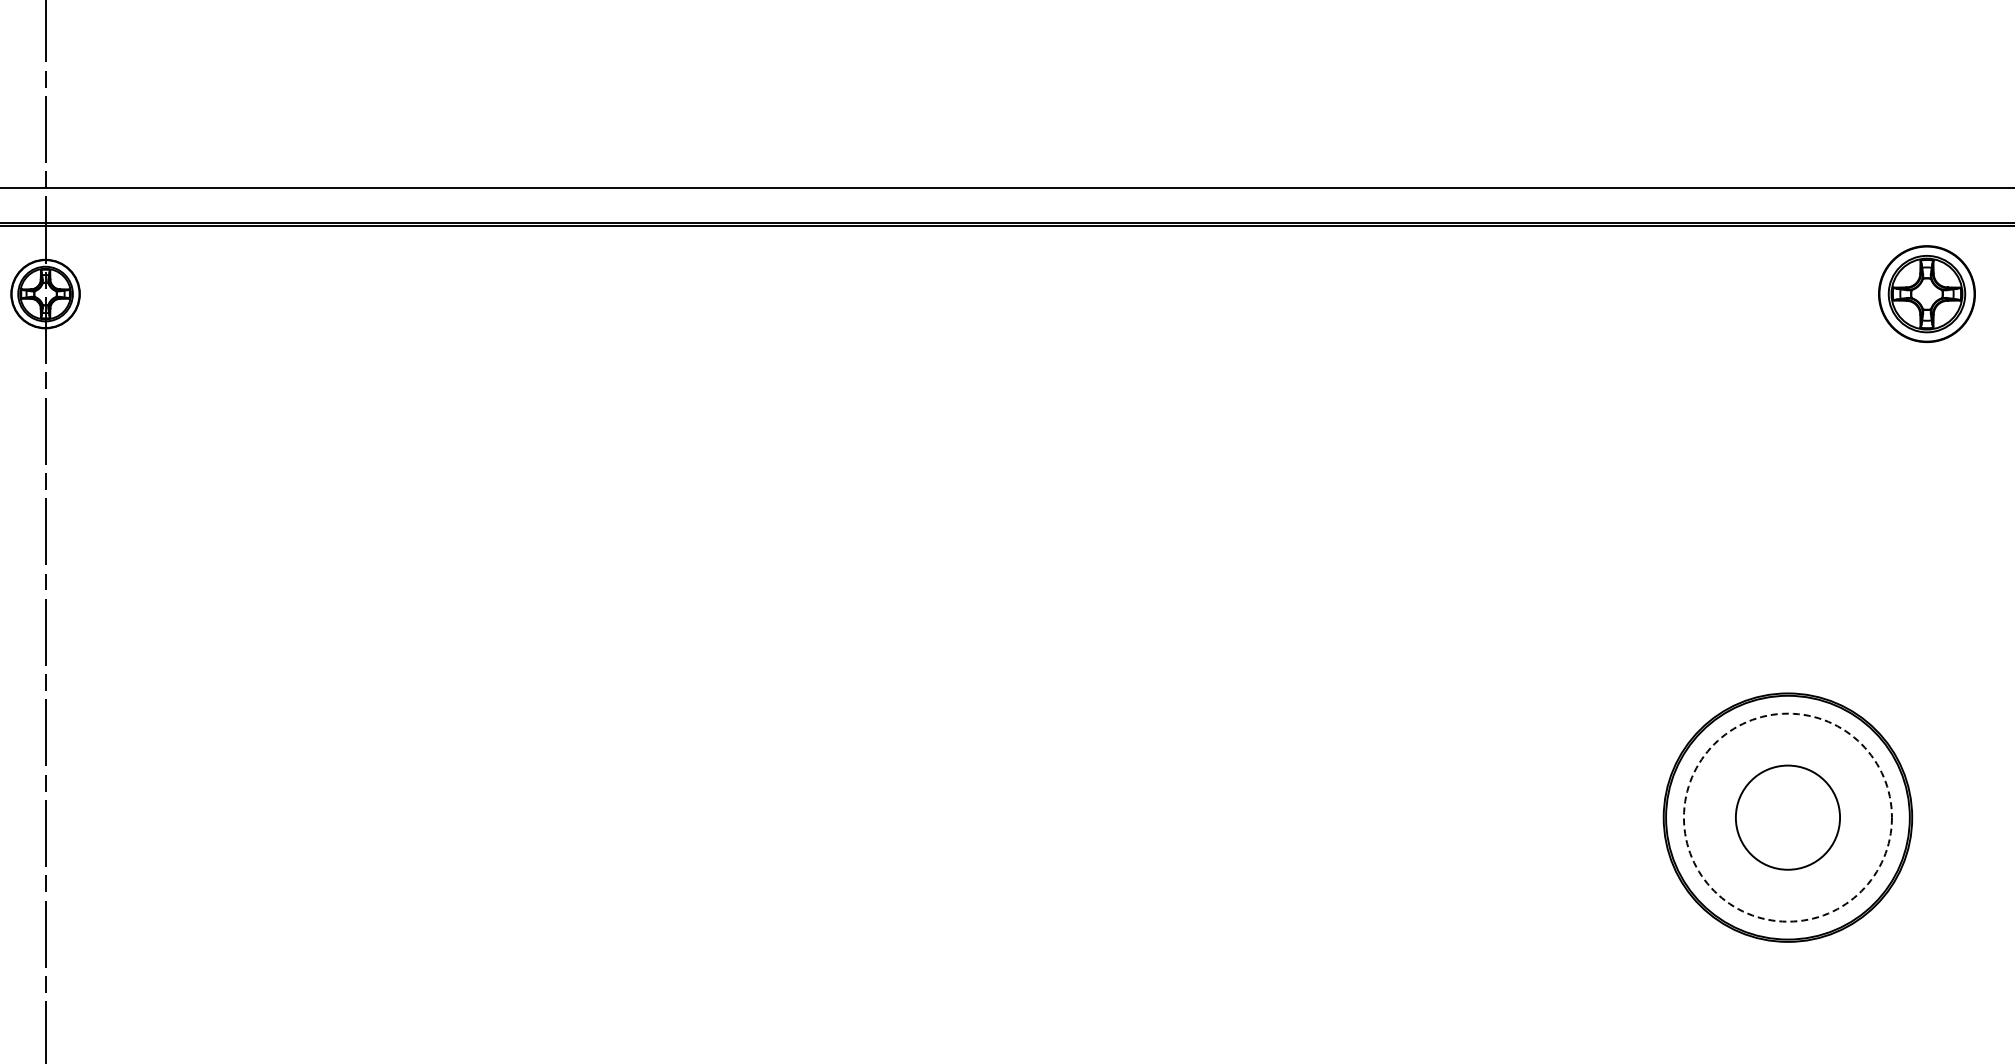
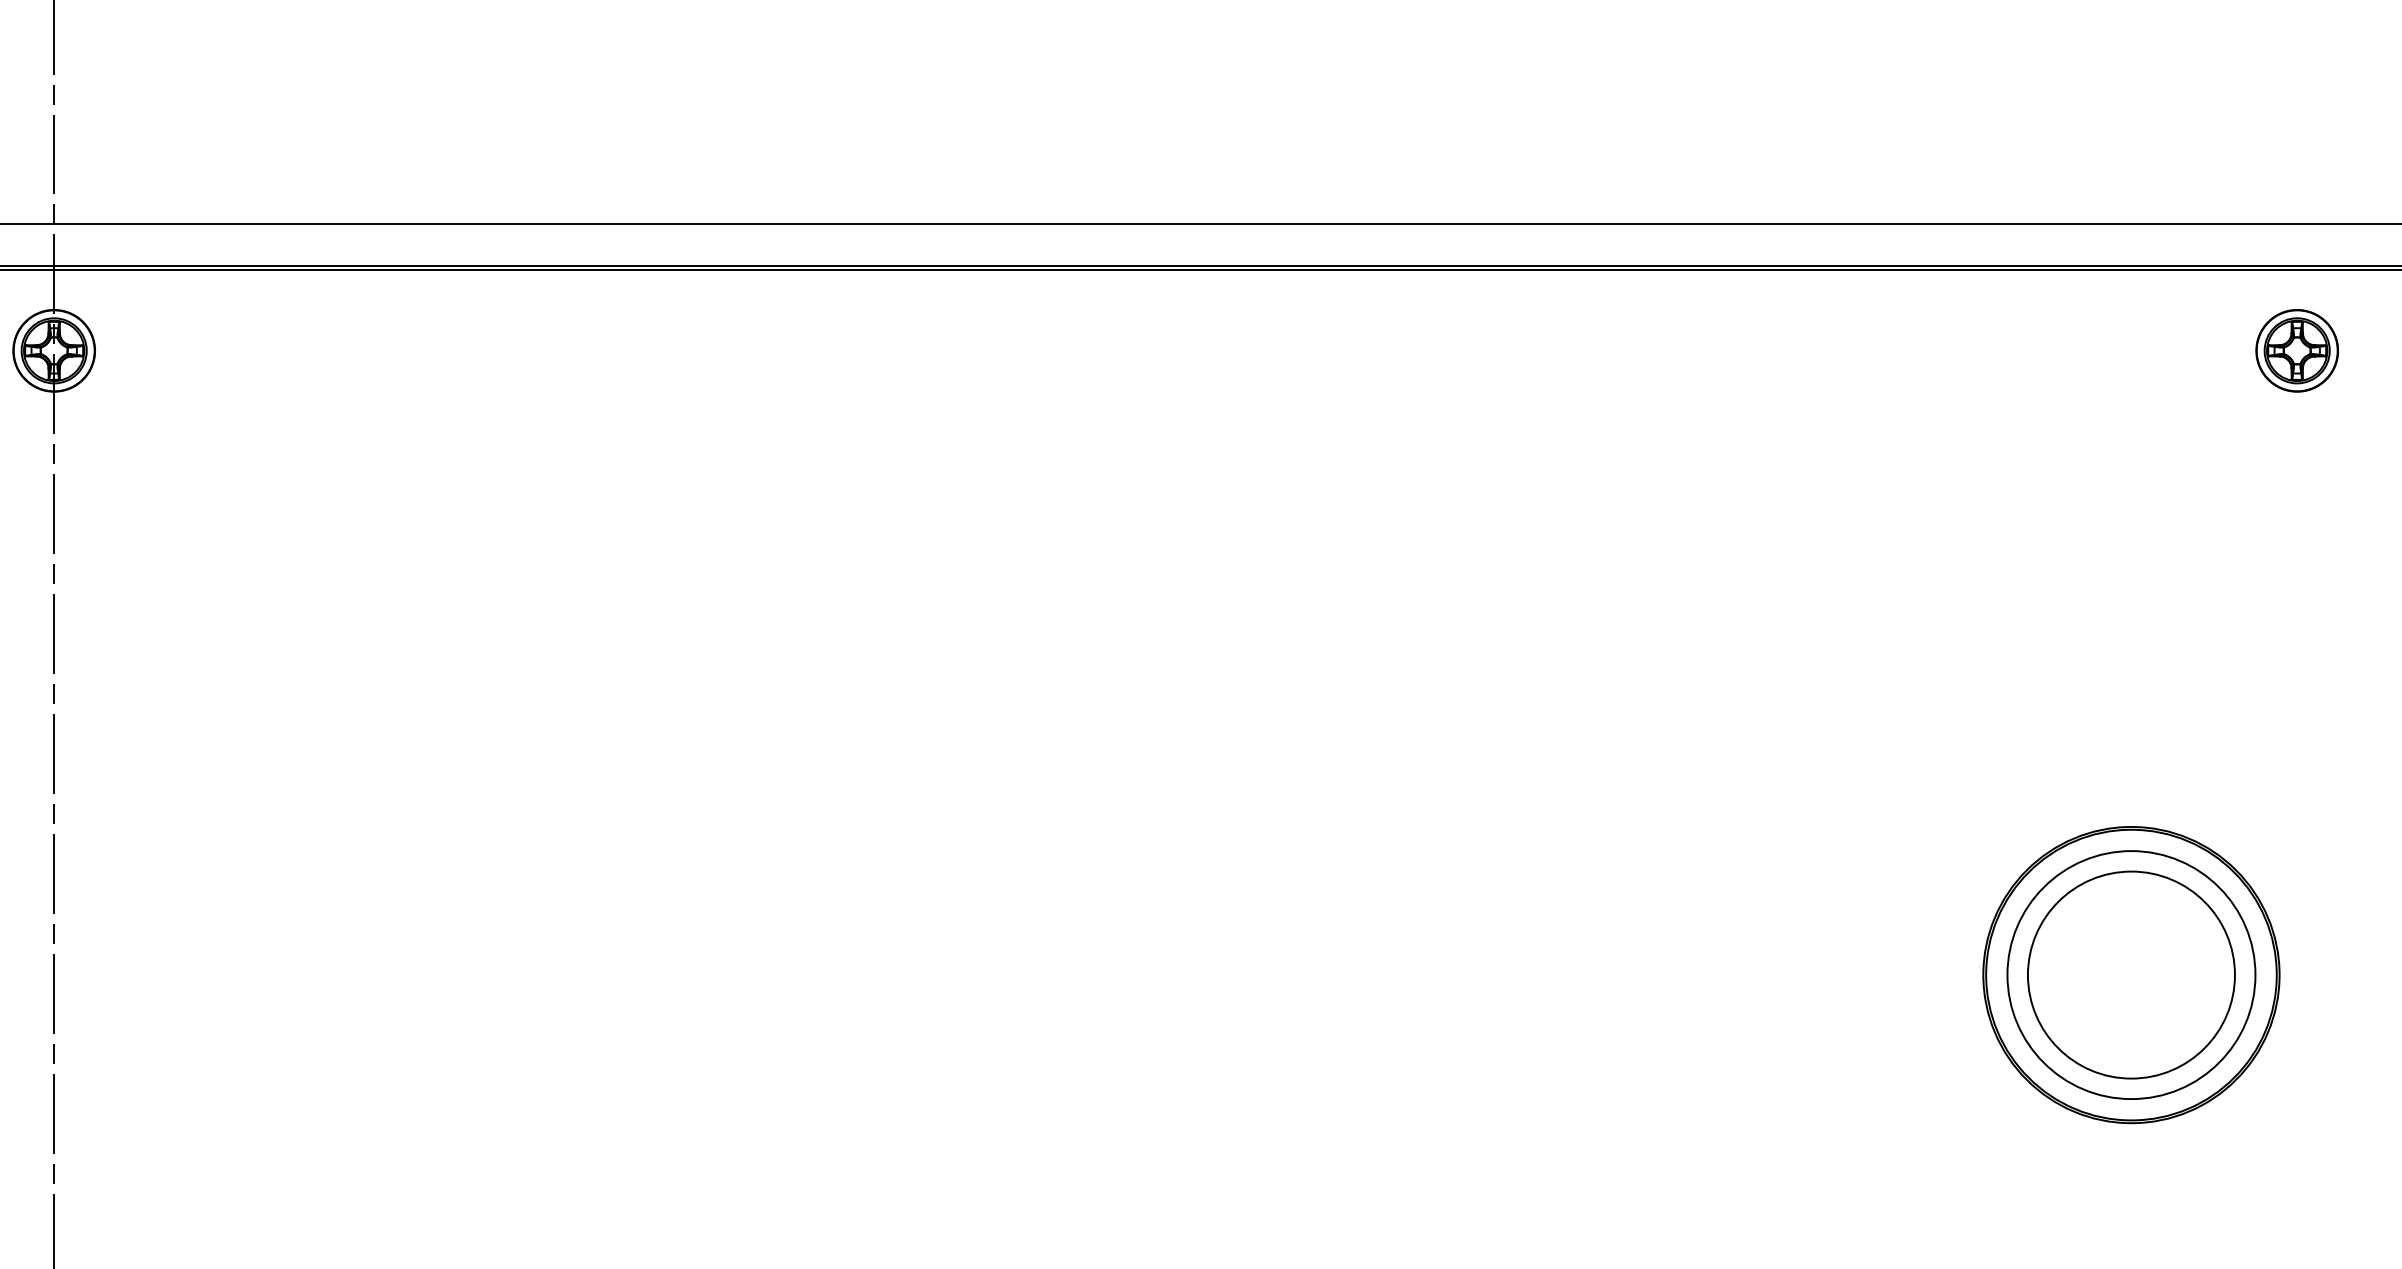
part: (1926, 293) -> (2296, 350), size x0.71
circle: (1787, 817) -> (2130, 974), dashed -> solid
circle: (1787, 817) -> (2130, 974), size x1.67

